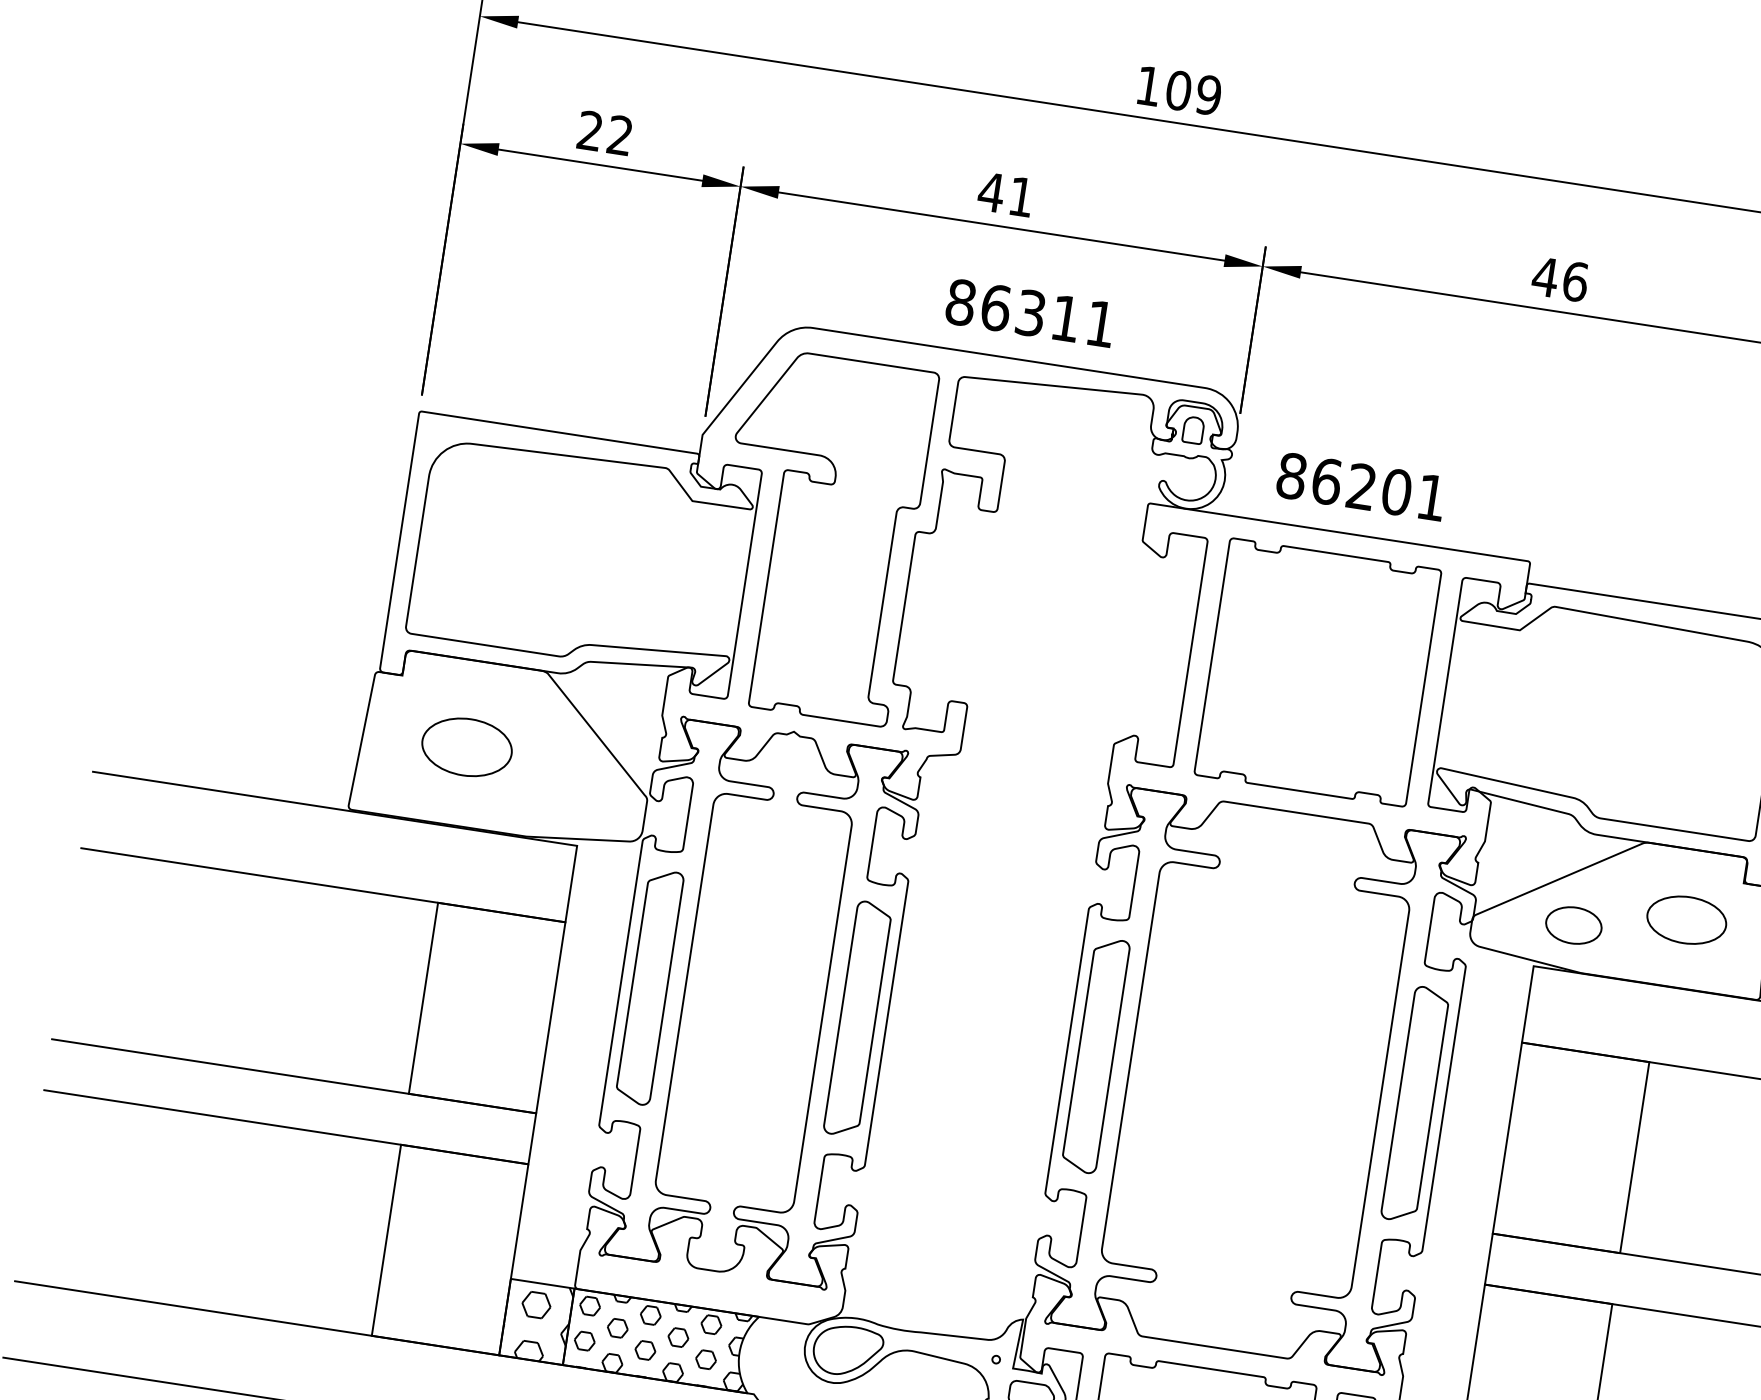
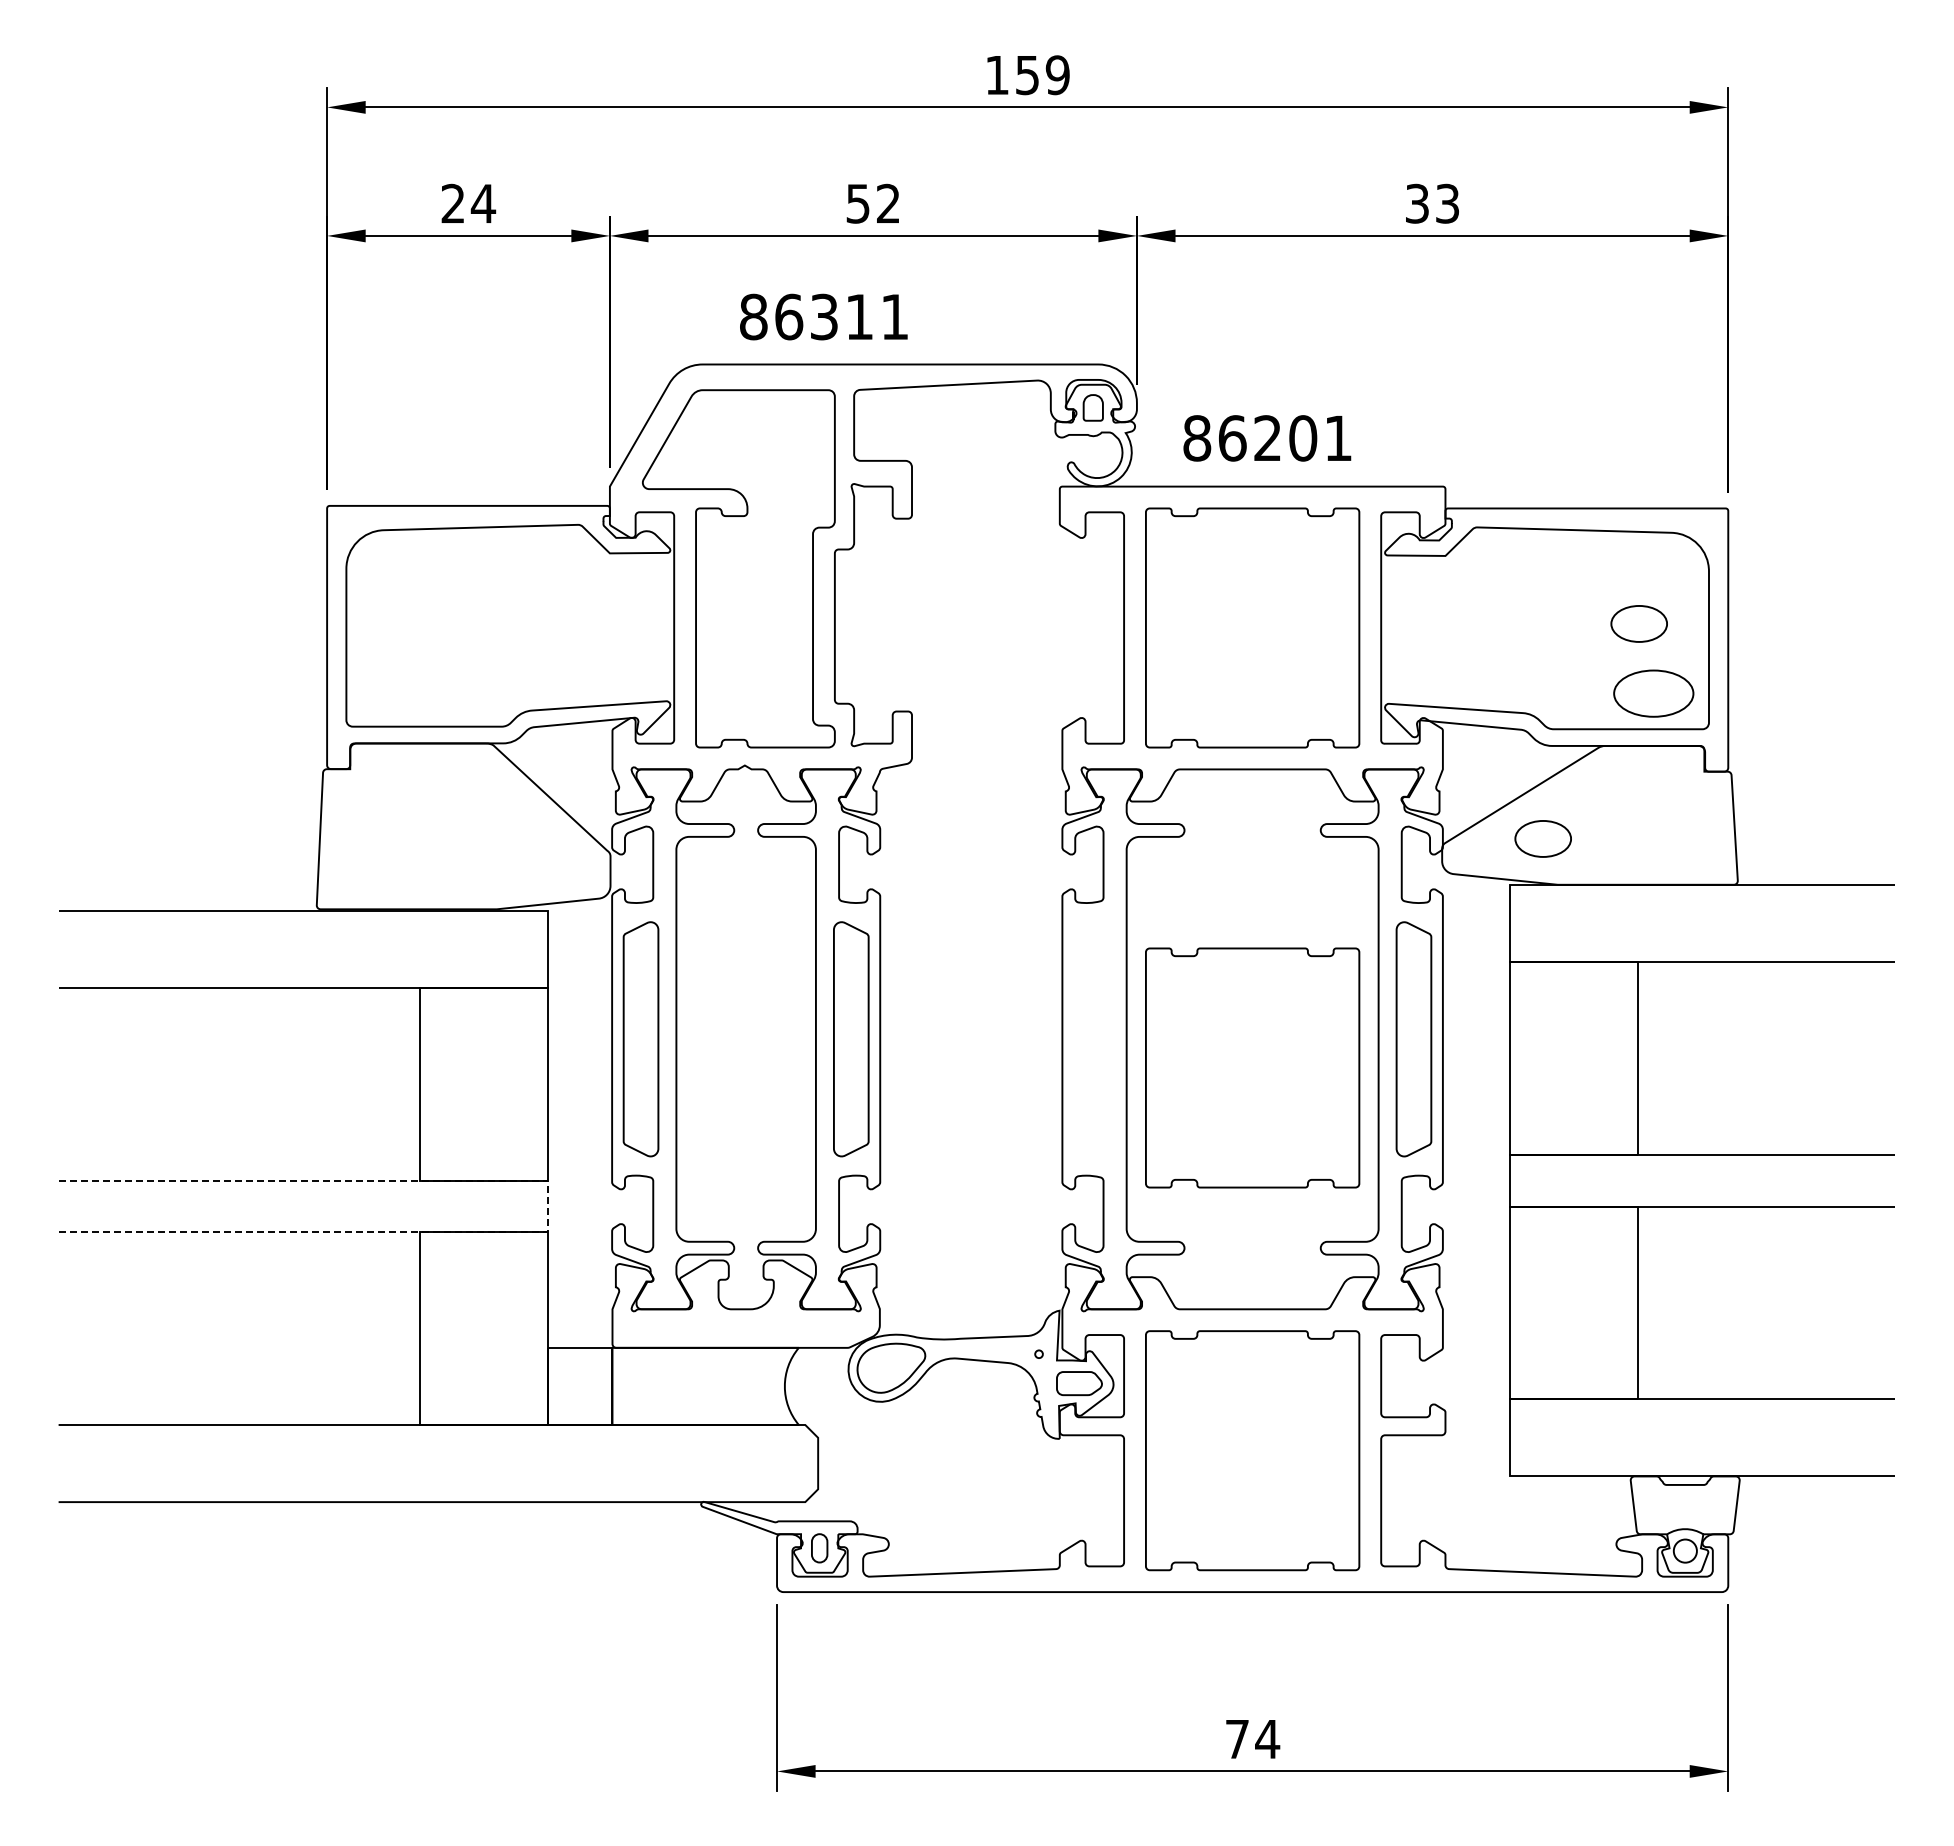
text: (1178, 90) -> (1027, 75), 109 -> 159
text: (620, 134) -> (483, 202), 22 -> 24
text: (1005, 194) -> (872, 203), 41 -> 52
text: (1559, 279) -> (1431, 203), 46 -> 33
text: (1030, 312) -> (823, 316), moved
part: (1700, 726) -> (1638, 623), added
part: (466, 747) -> (424, 830), removed
part: (1686, 920) -> (1653, 693), moved
curve: (1111, 1058) -> (1107, 1039), removed
part: (1251, 1107) -> (1252, 1067), added
line: (532, 1138) -> (548, 1206), solid -> dashed
hatch: (537, 1322) -> (580, 1386), removed
hatch: (661, 1341) -> (706, 1386), removed

